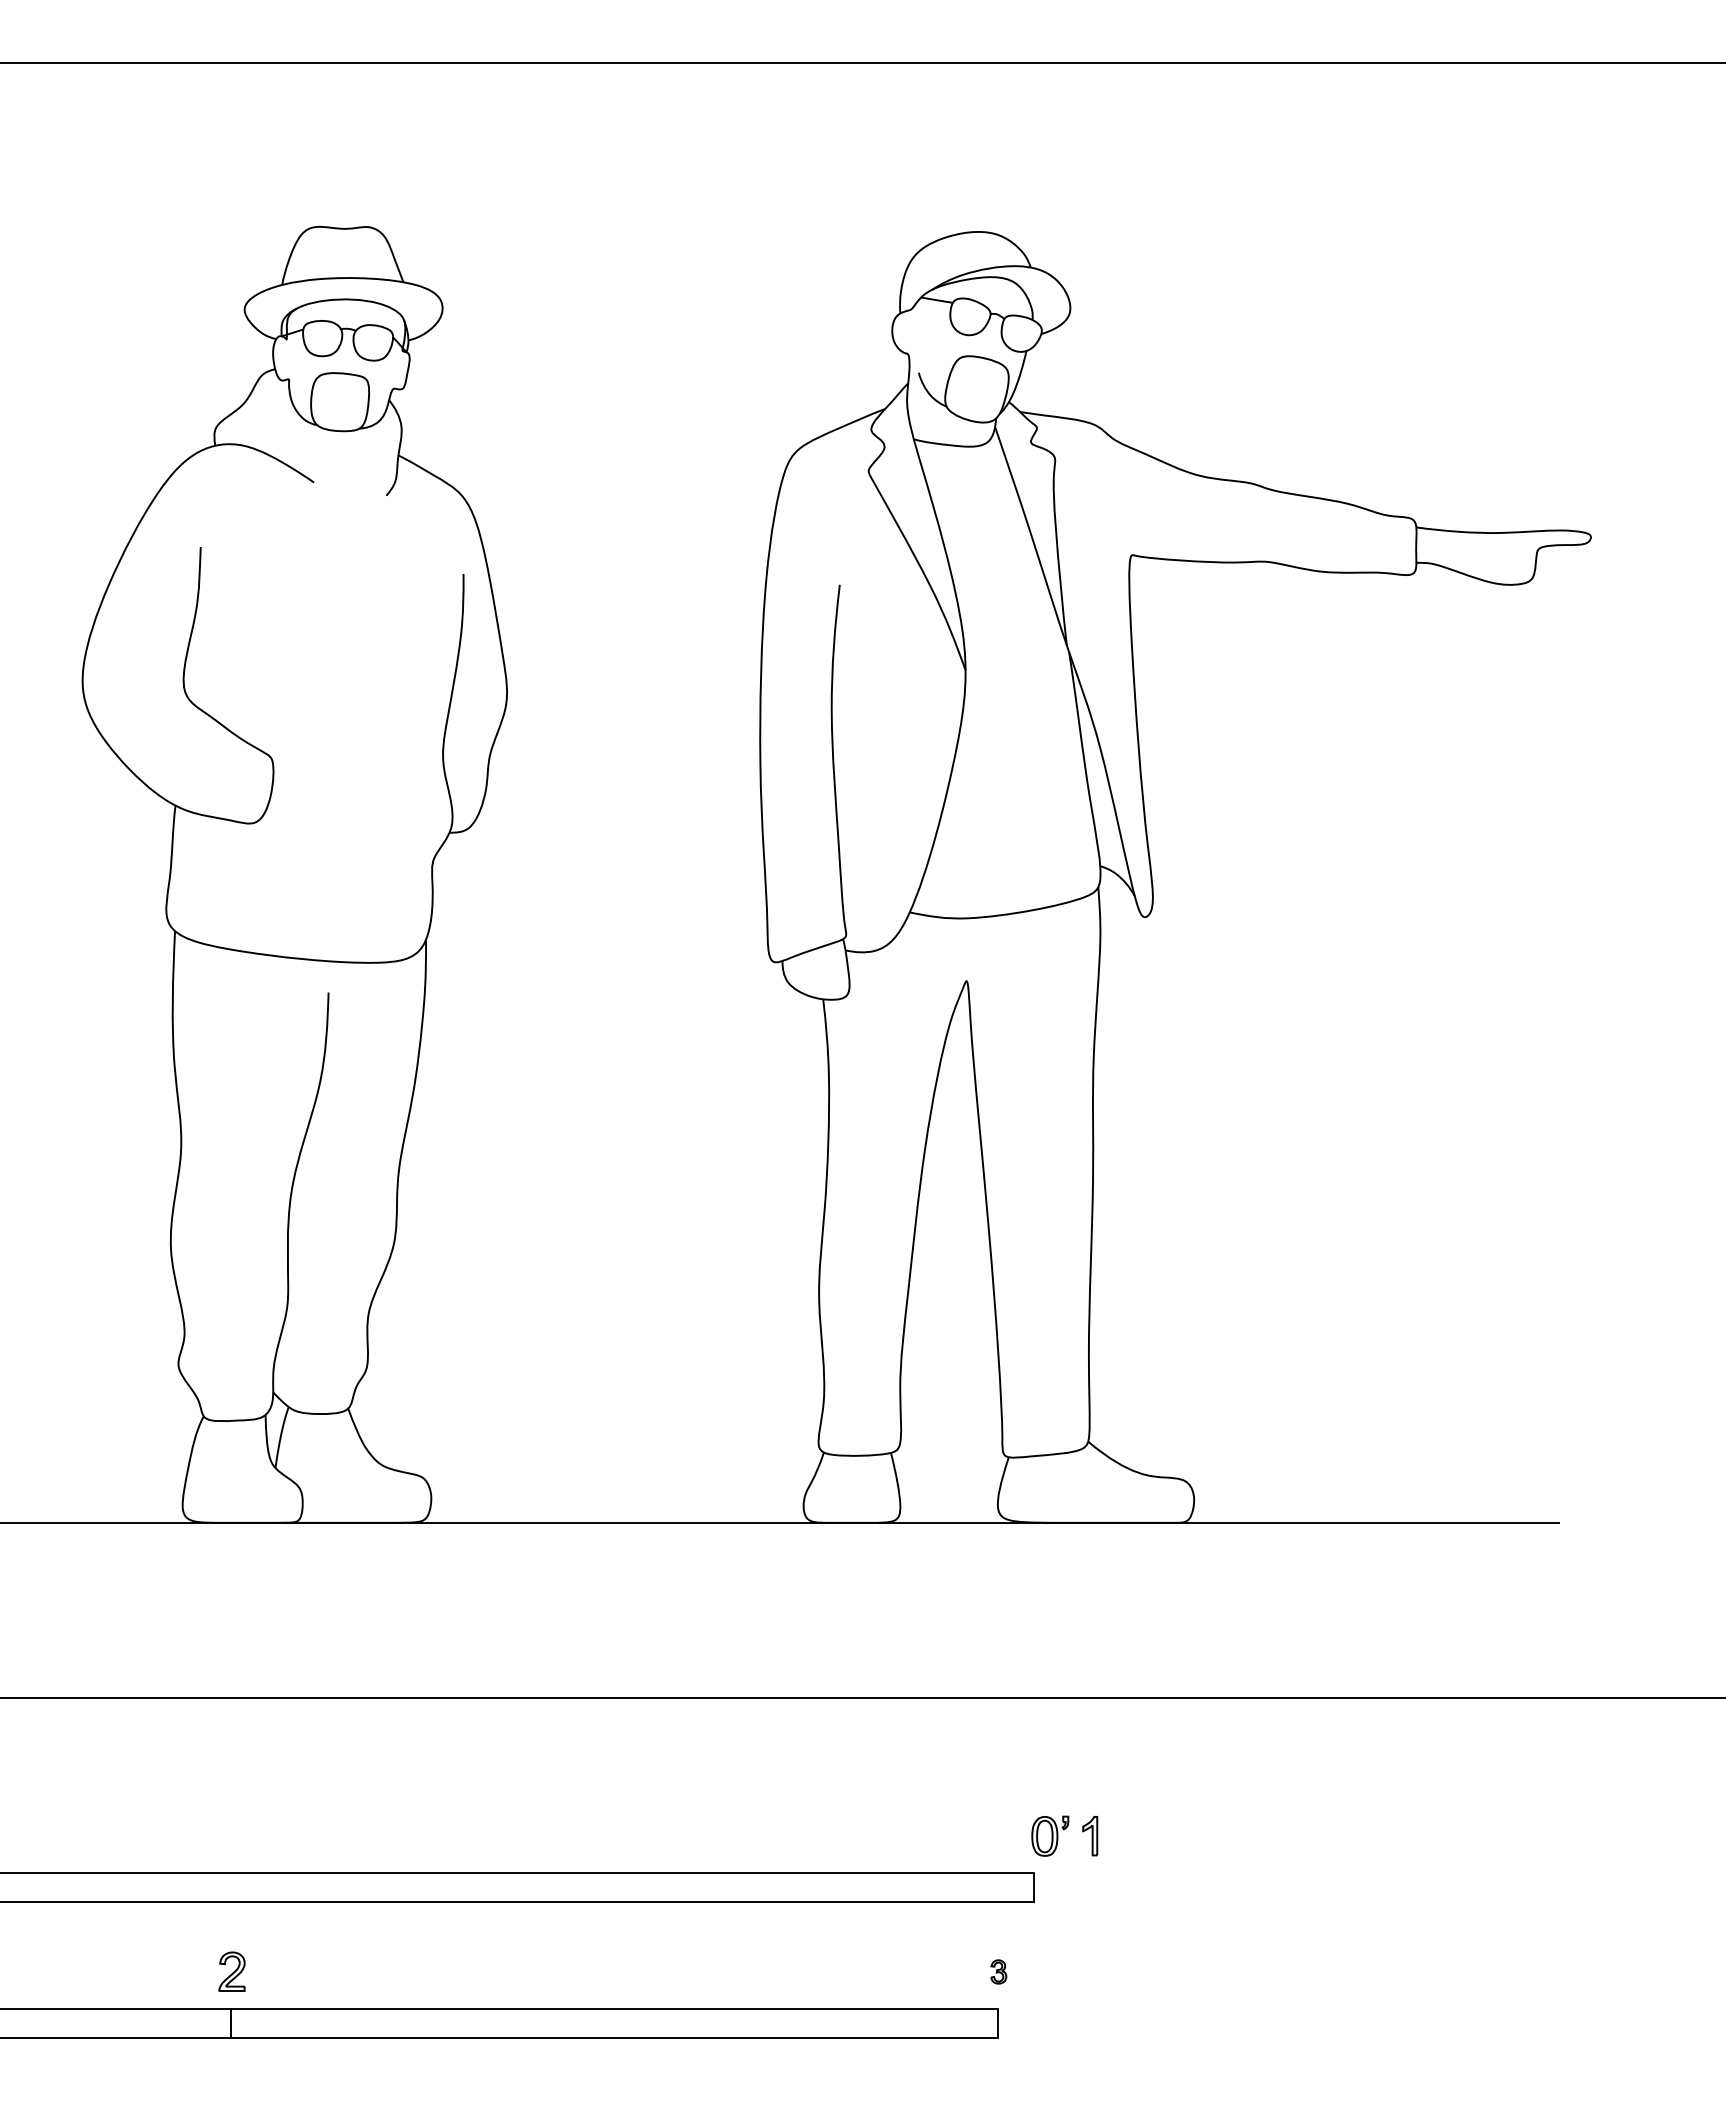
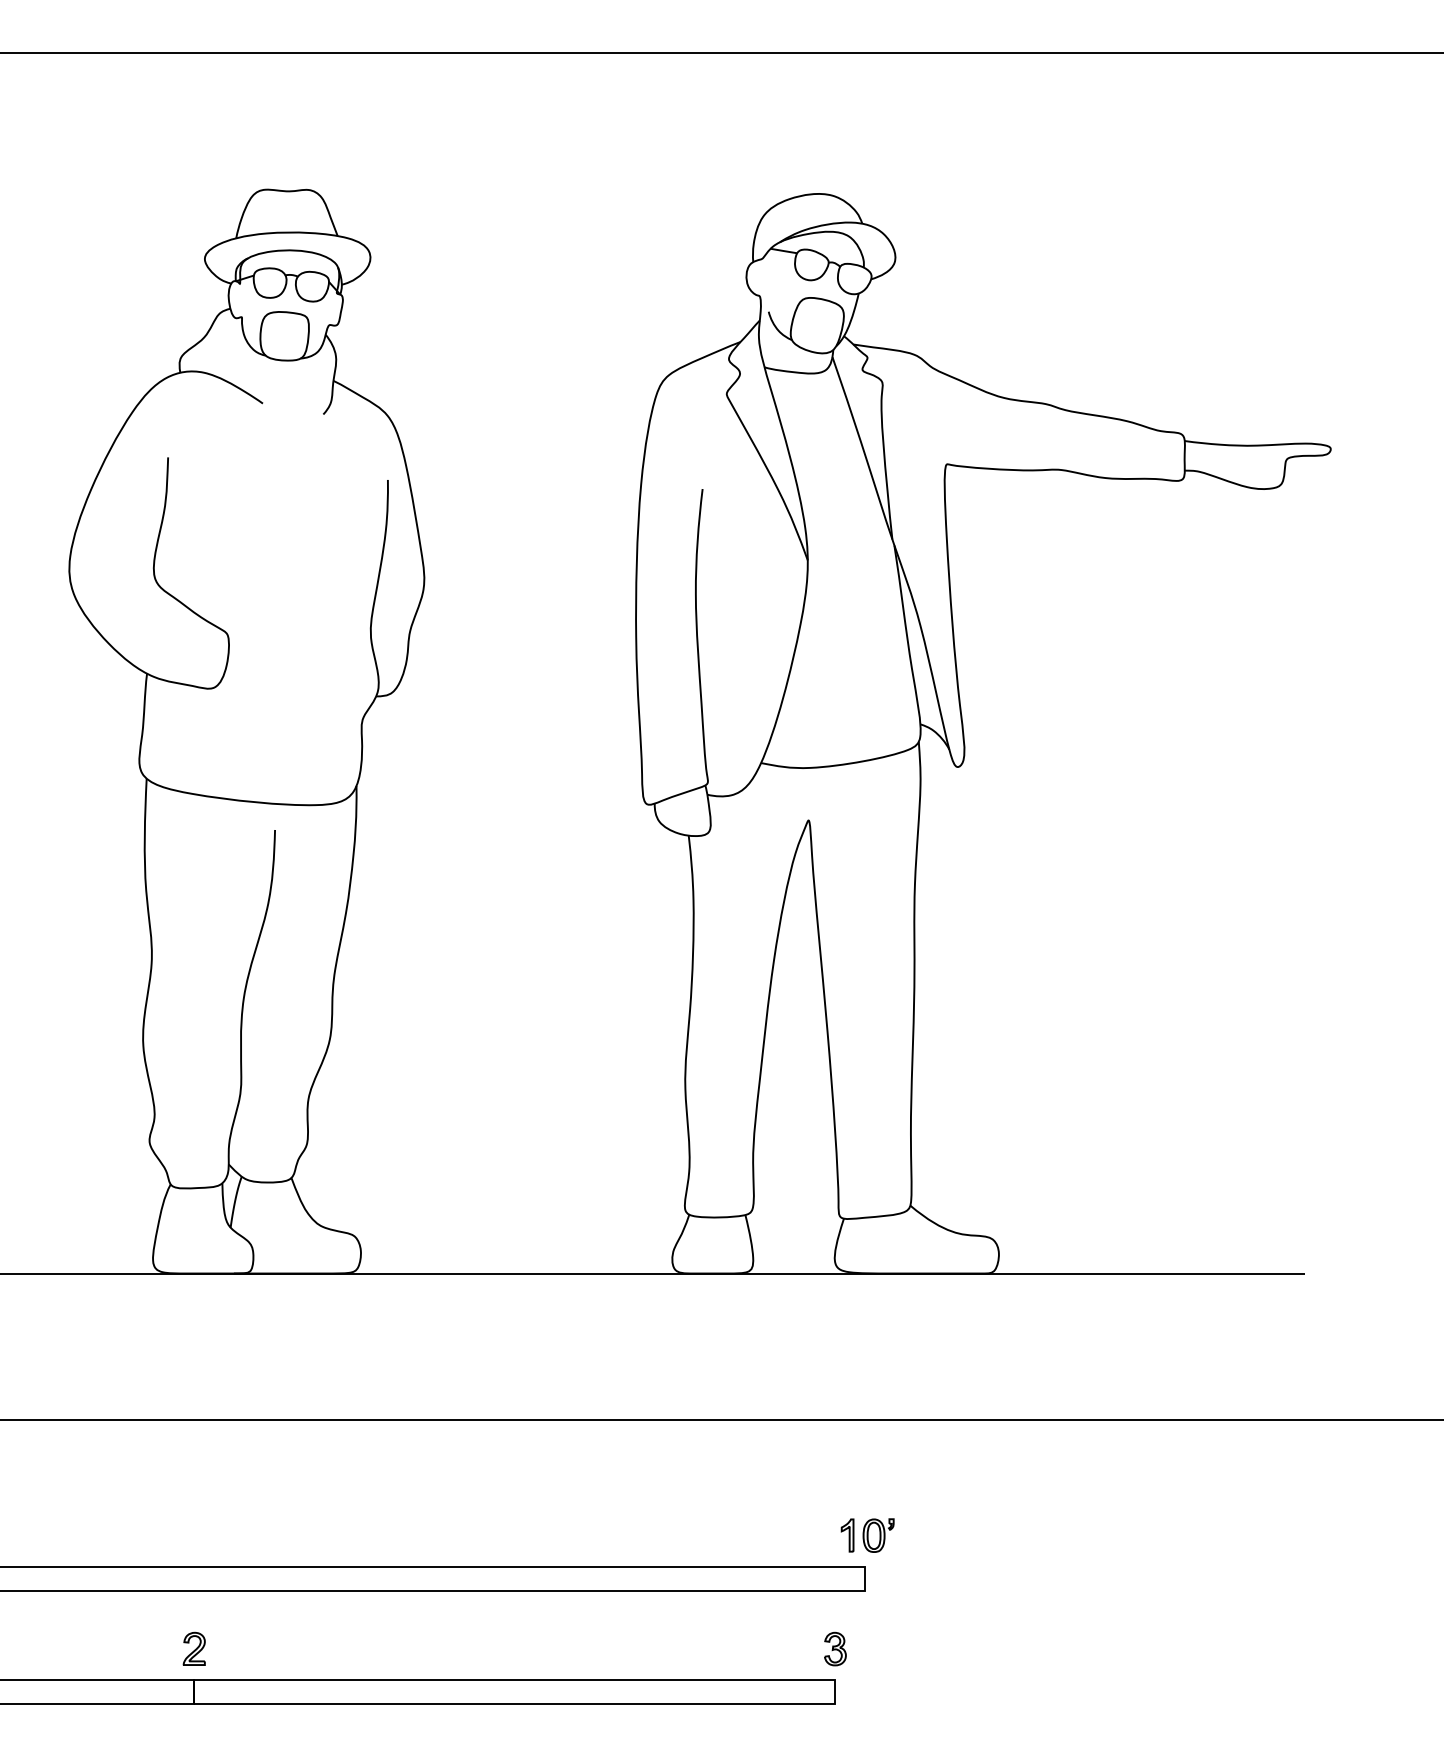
part: (1090, 1836) -> (847, 1535), moved
part: (998, 1971) -> (835, 1648), size x1.67

